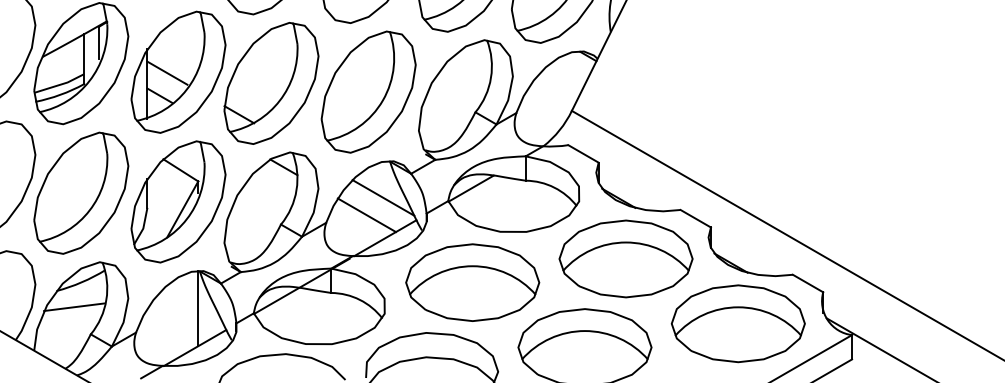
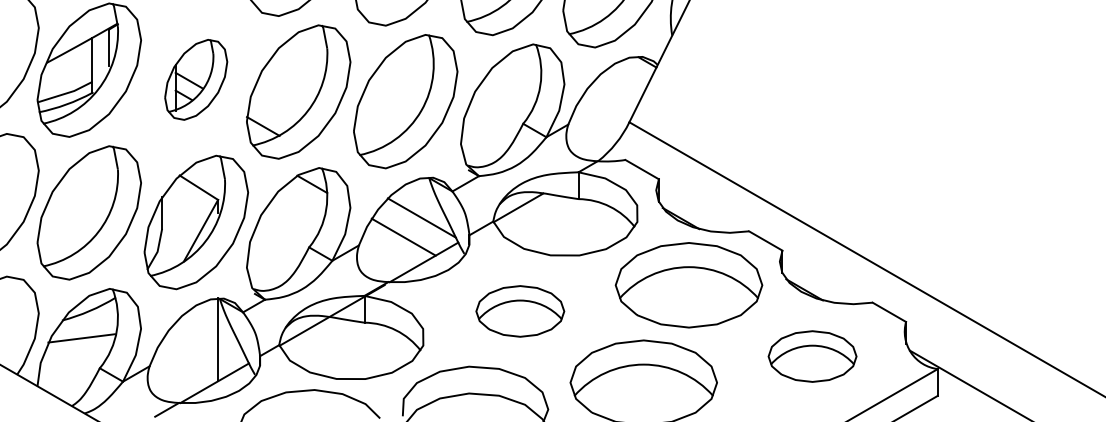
part: (177, 72) -> (195, 79), size x0.6
part: (472, 282) -> (520, 311), size x0.6
part: (738, 323) -> (812, 356), size x0.6

